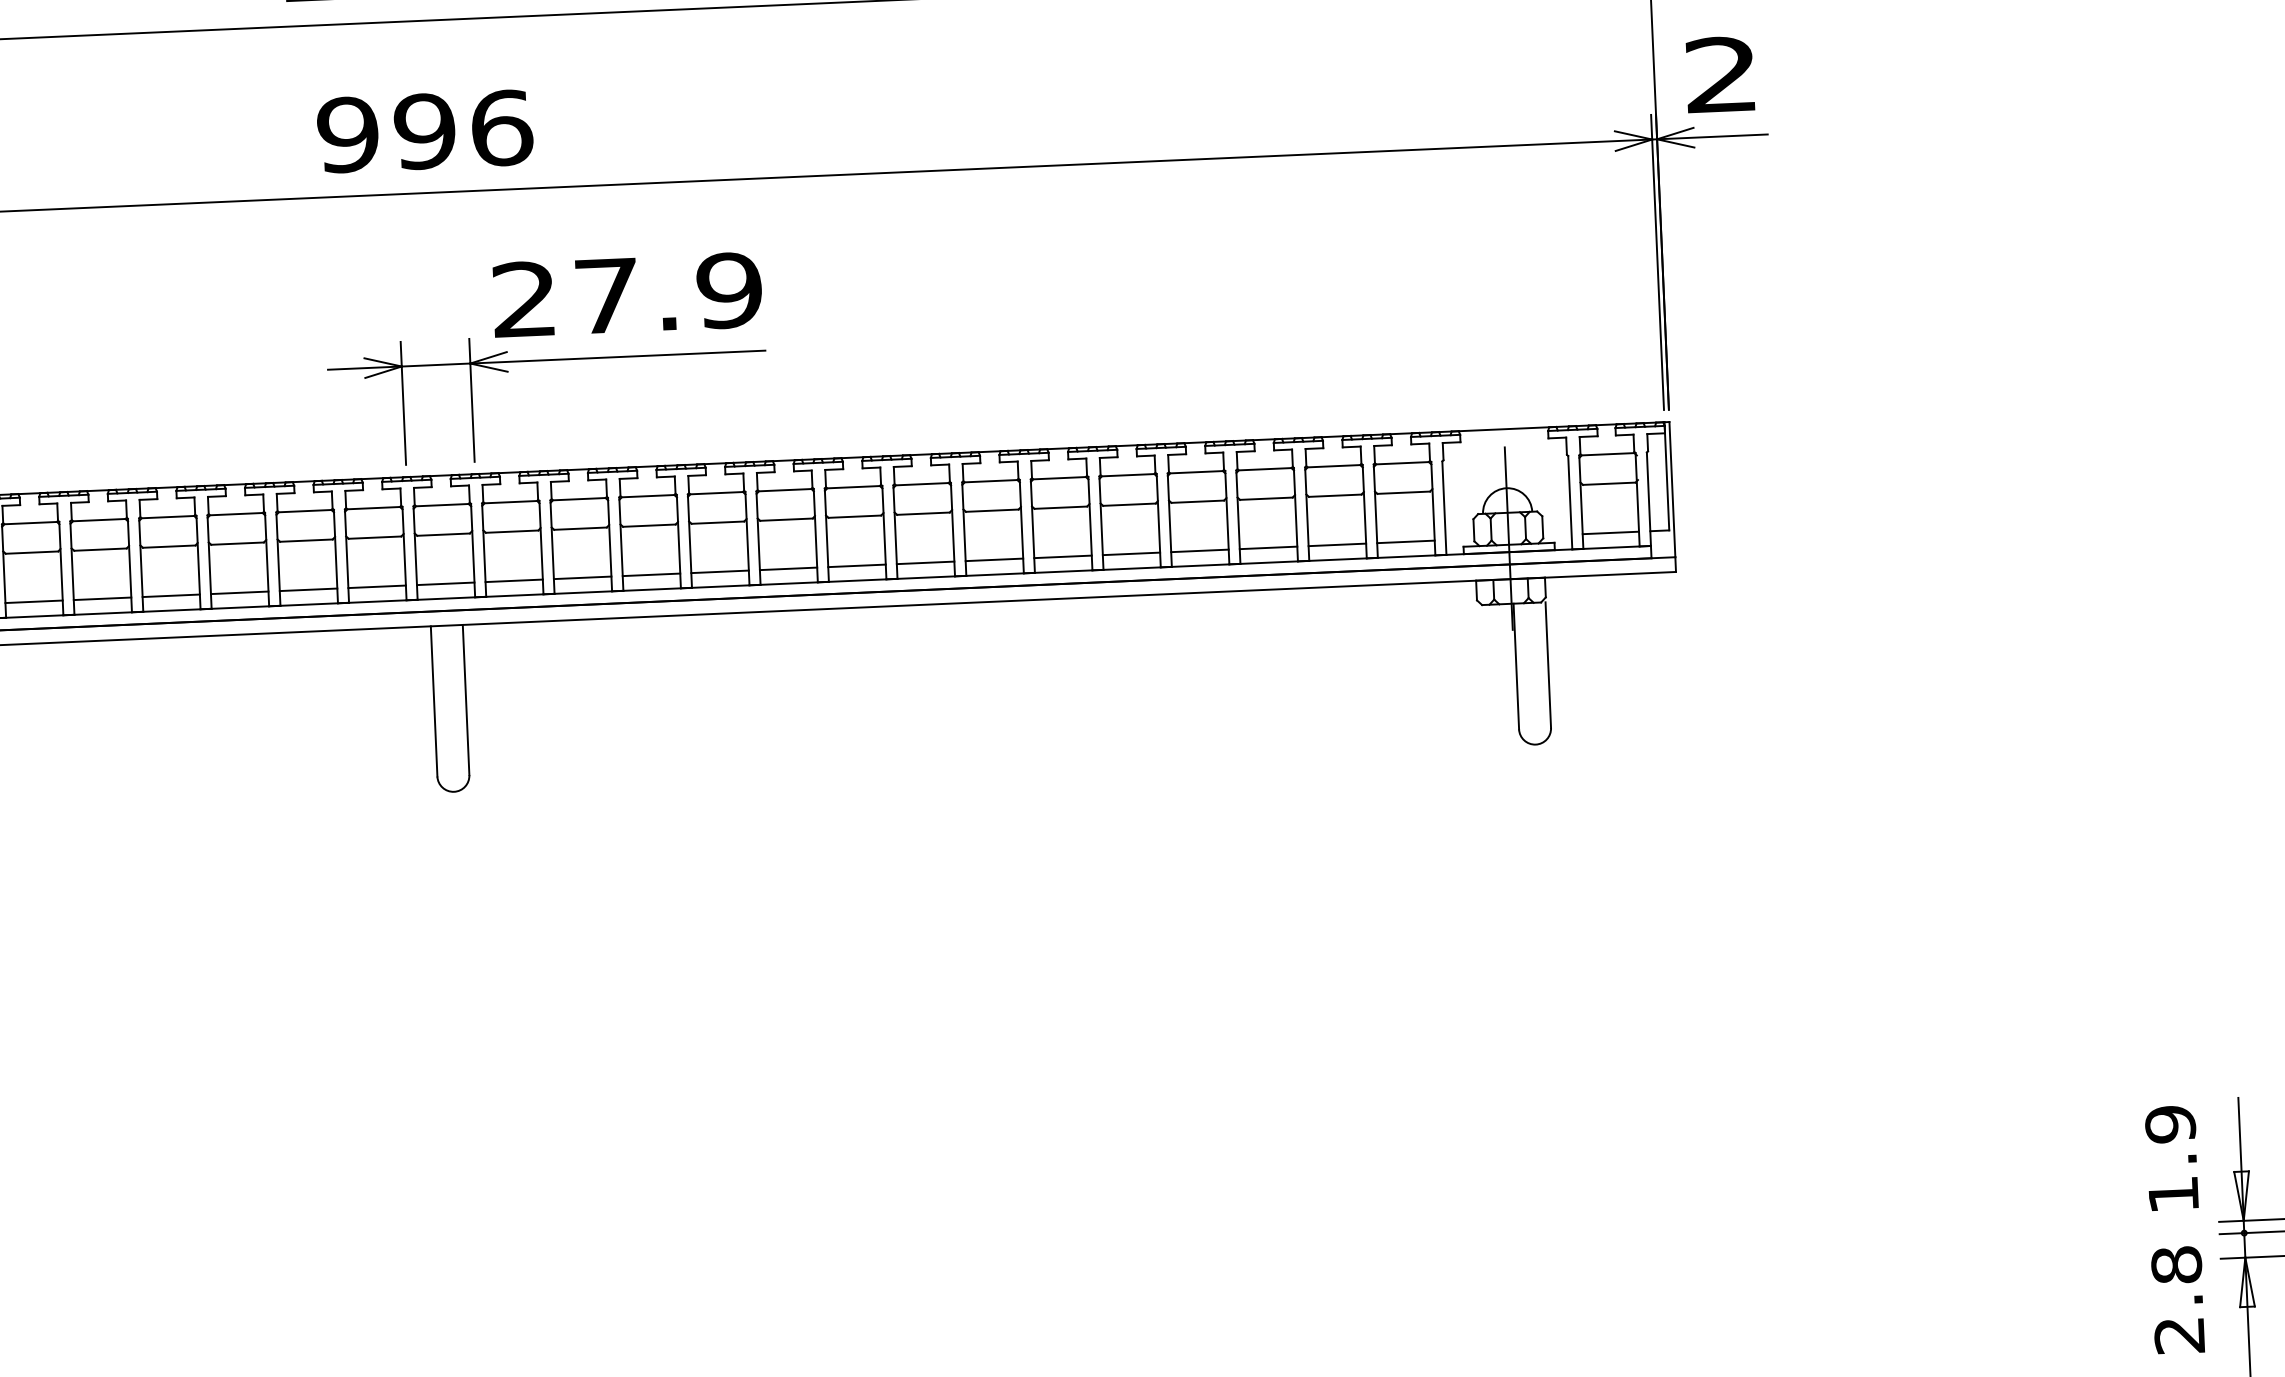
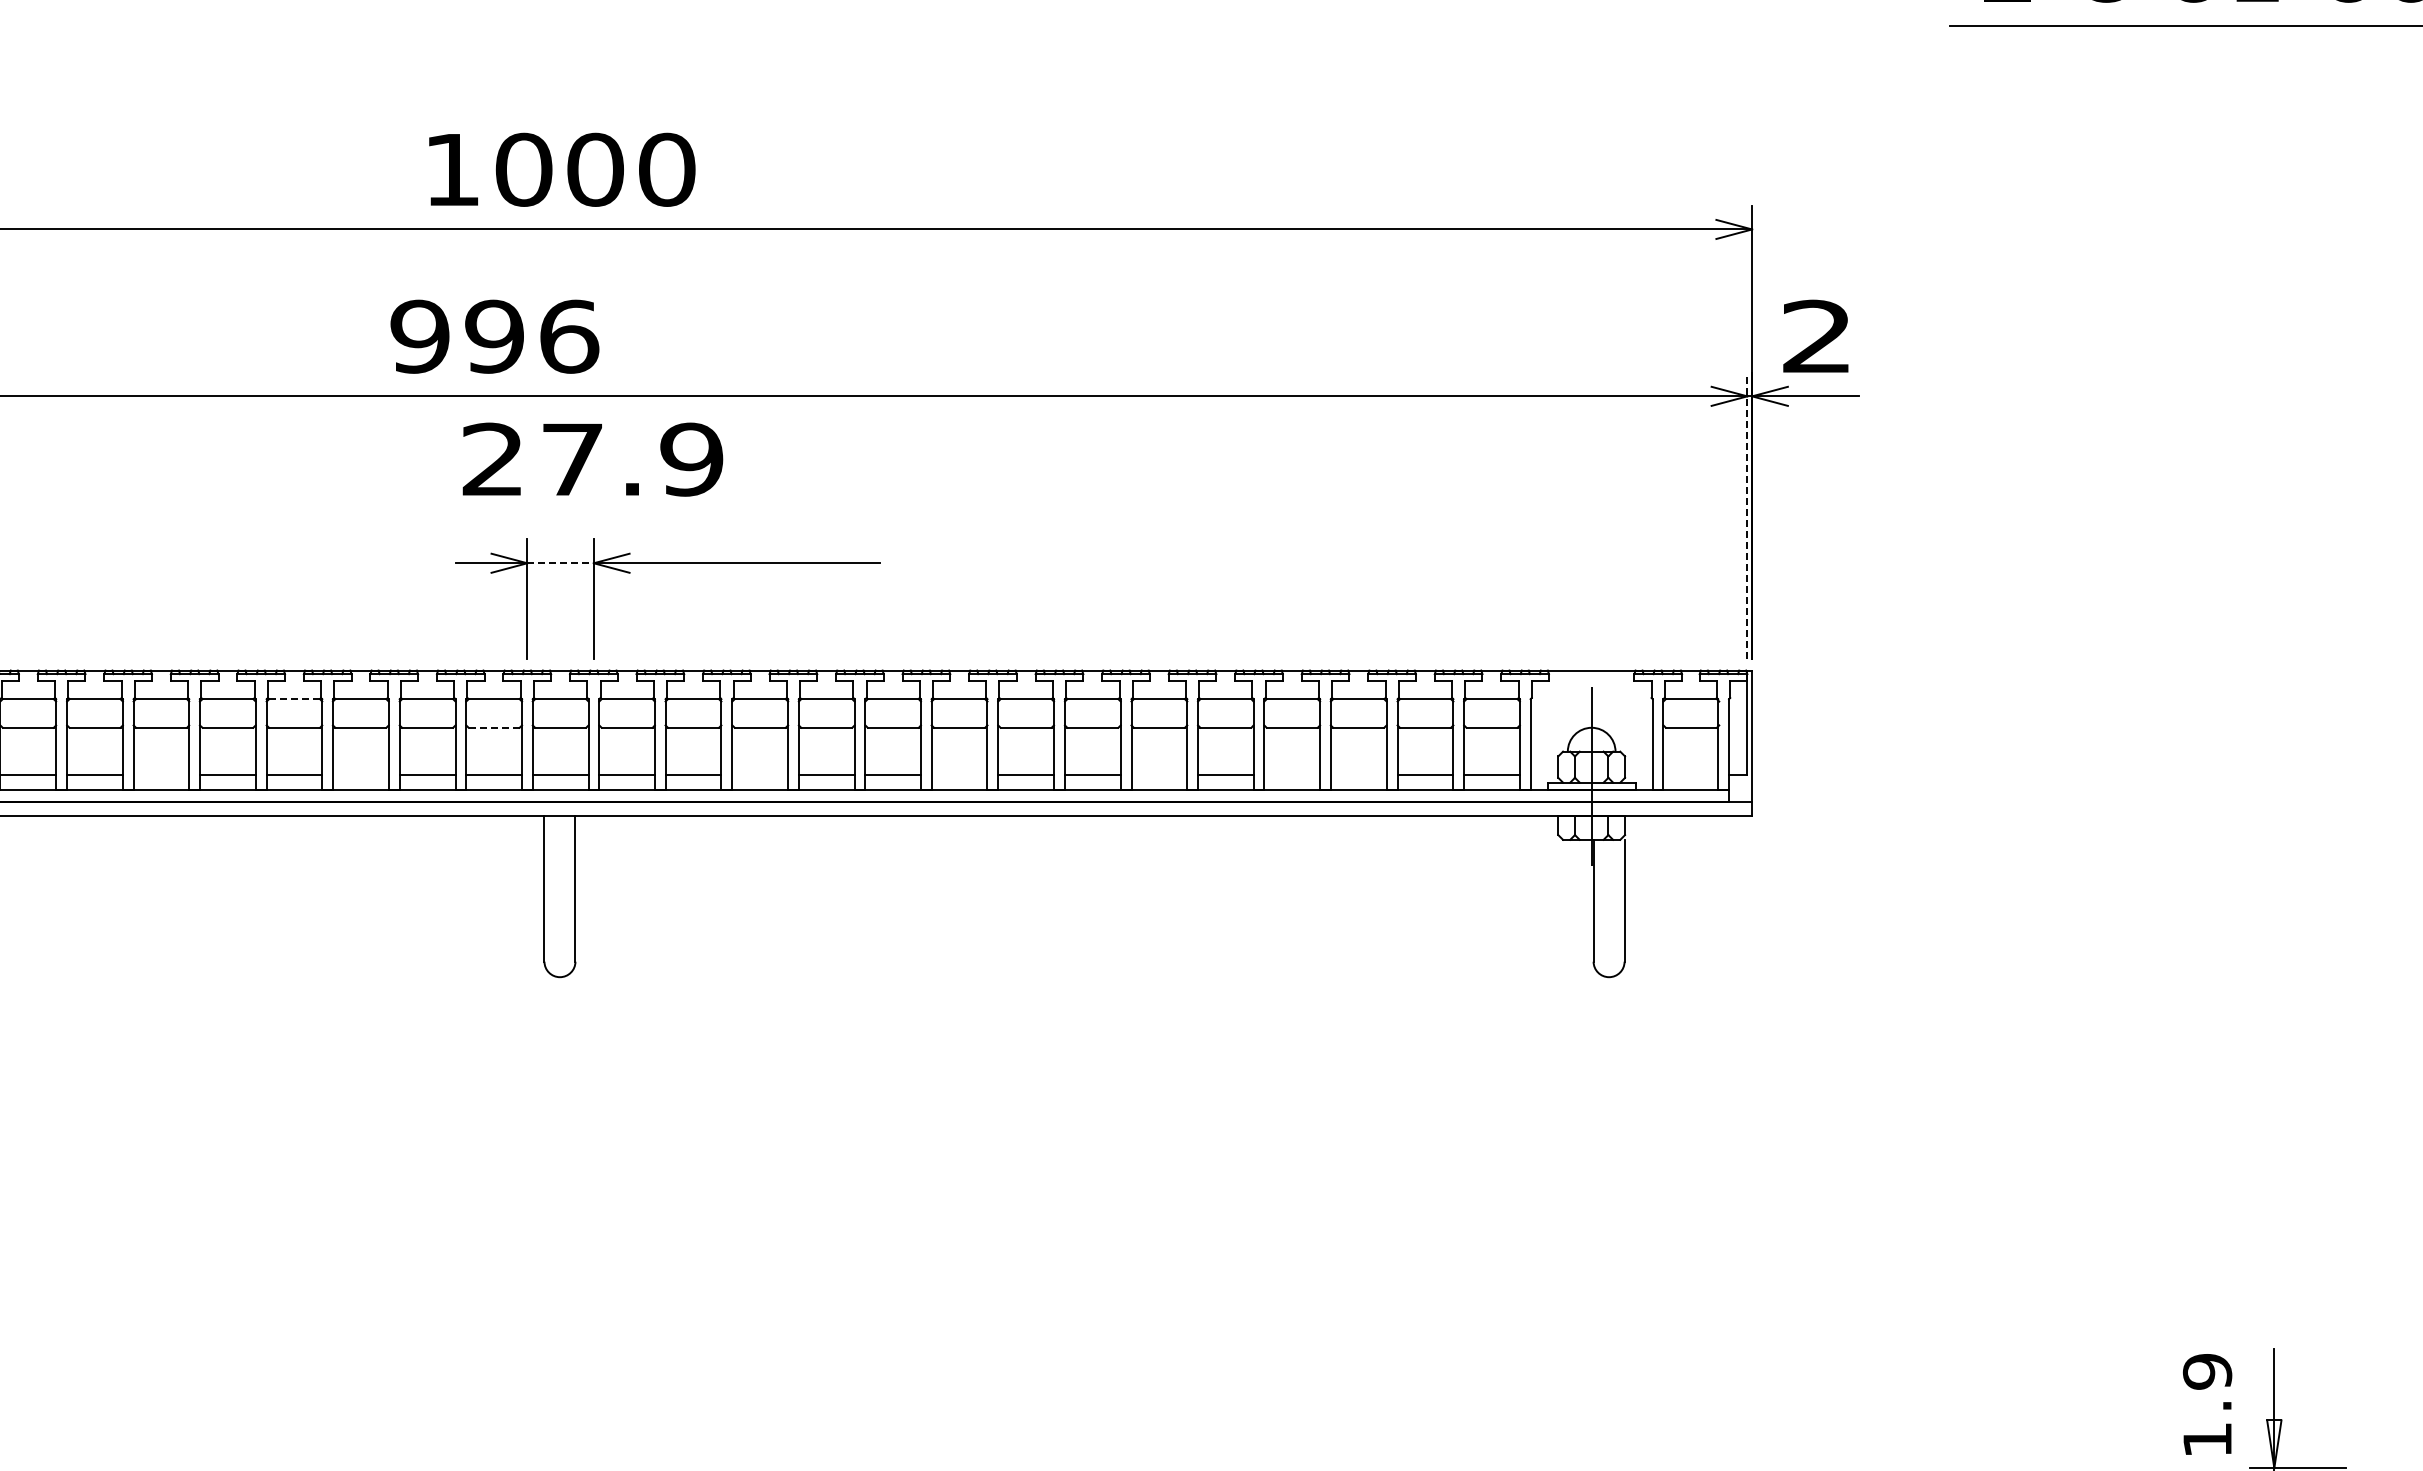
text: (424, 131) -> (494, 336), moved
line: (1657, 262) -> (1747, 515), solid -> dashed
text: (627, 294) -> (592, 459), moved
line: (437, 365) -> (561, 563), solid -> dashed
line: (167, 517) -> (294, 699), solid -> dashed
line: (1610, 532) -> (1690, 775), removed
line: (375, 537) -> (494, 727), solid -> dashed
line: (1268, 547) -> (1358, 775), removed
line: (1200, 550) -> (1292, 775), removed
line: (1063, 556) -> (1159, 775), removed
line: (856, 565) -> (959, 775), removed
line: (651, 574) -> (760, 775), removed
line: (239, 592) -> (360, 775), removed
line: (34, 601) -> (161, 775), removed

